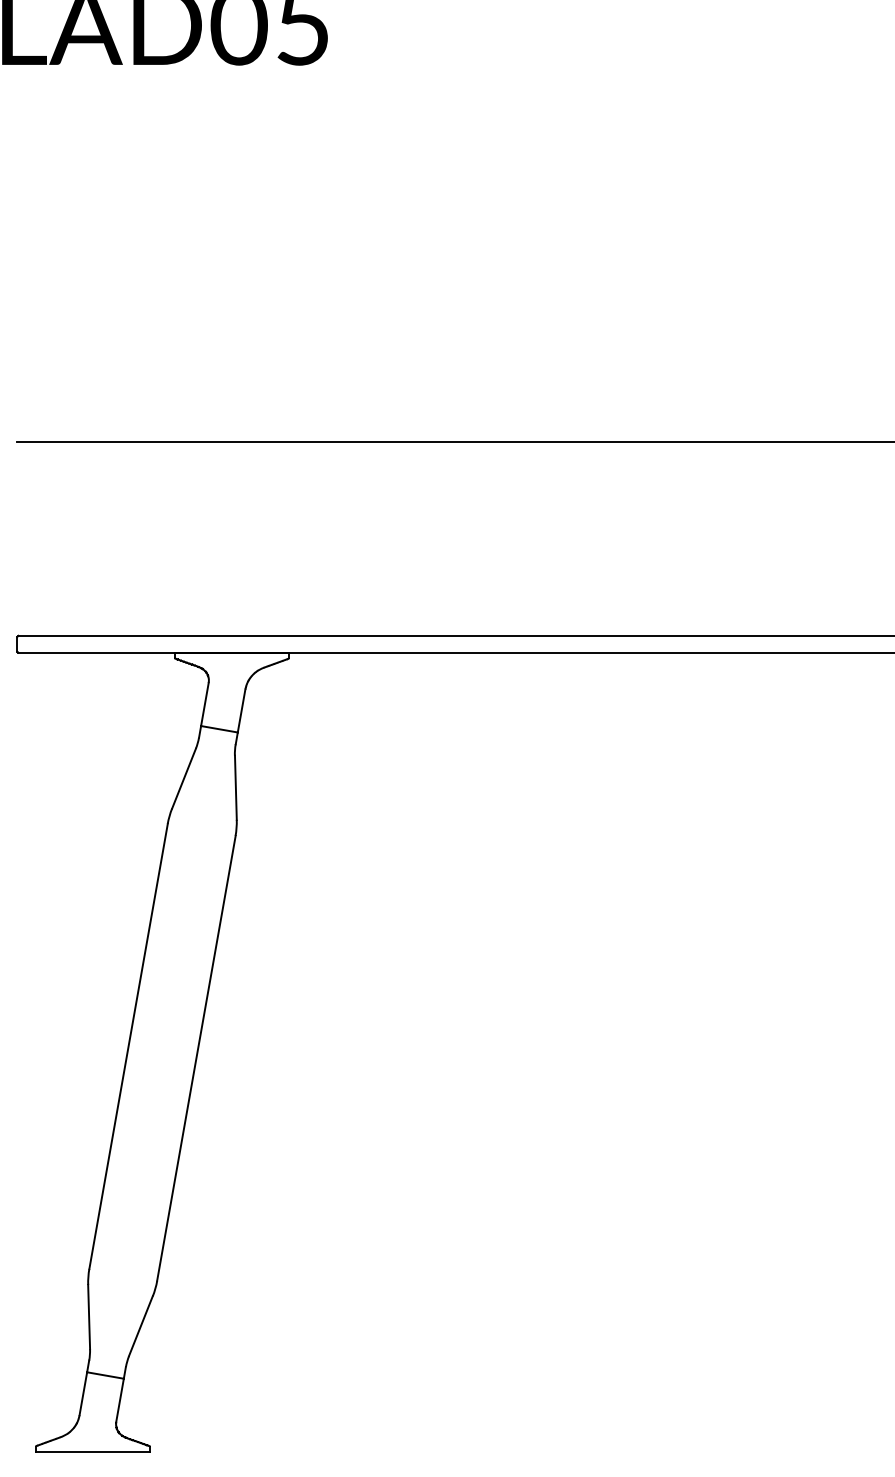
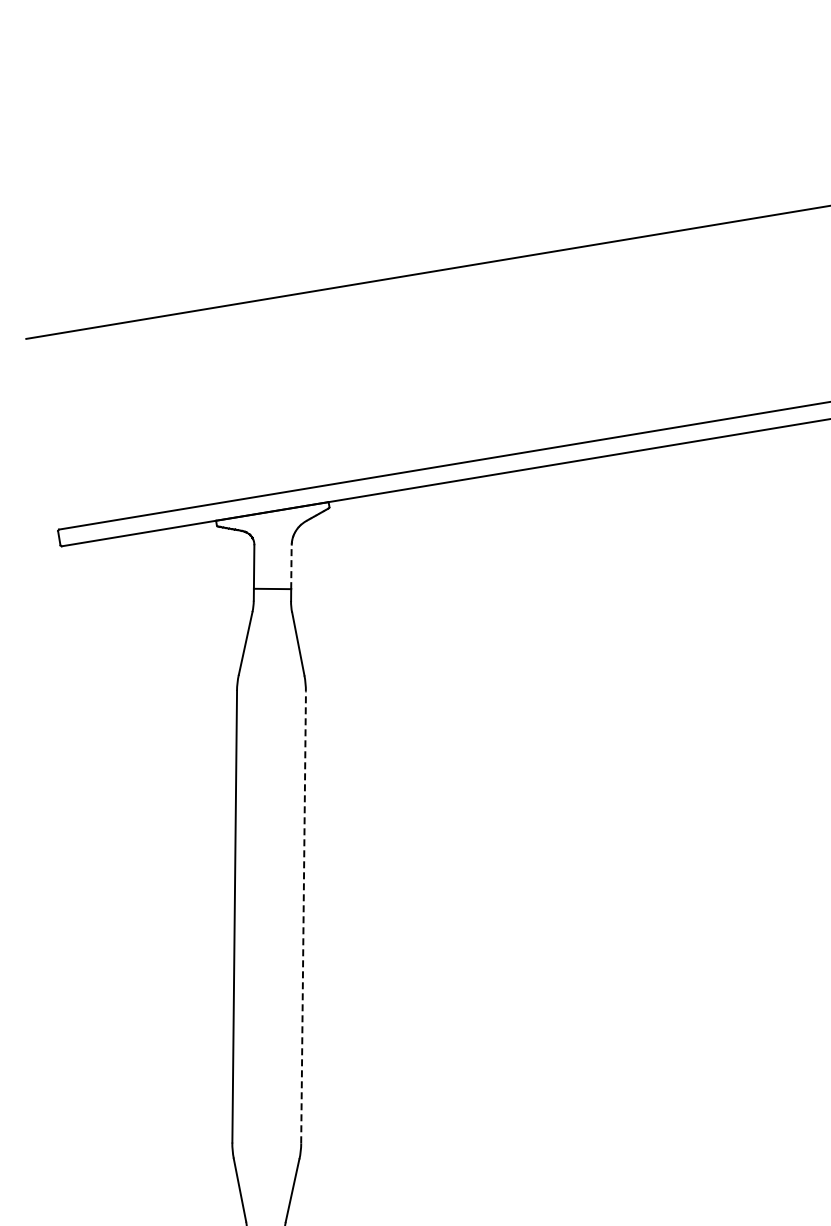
line: (241, 711) -> (291, 567), solid -> dashed
line: (196, 1058) -> (303, 917), solid -> dashed

